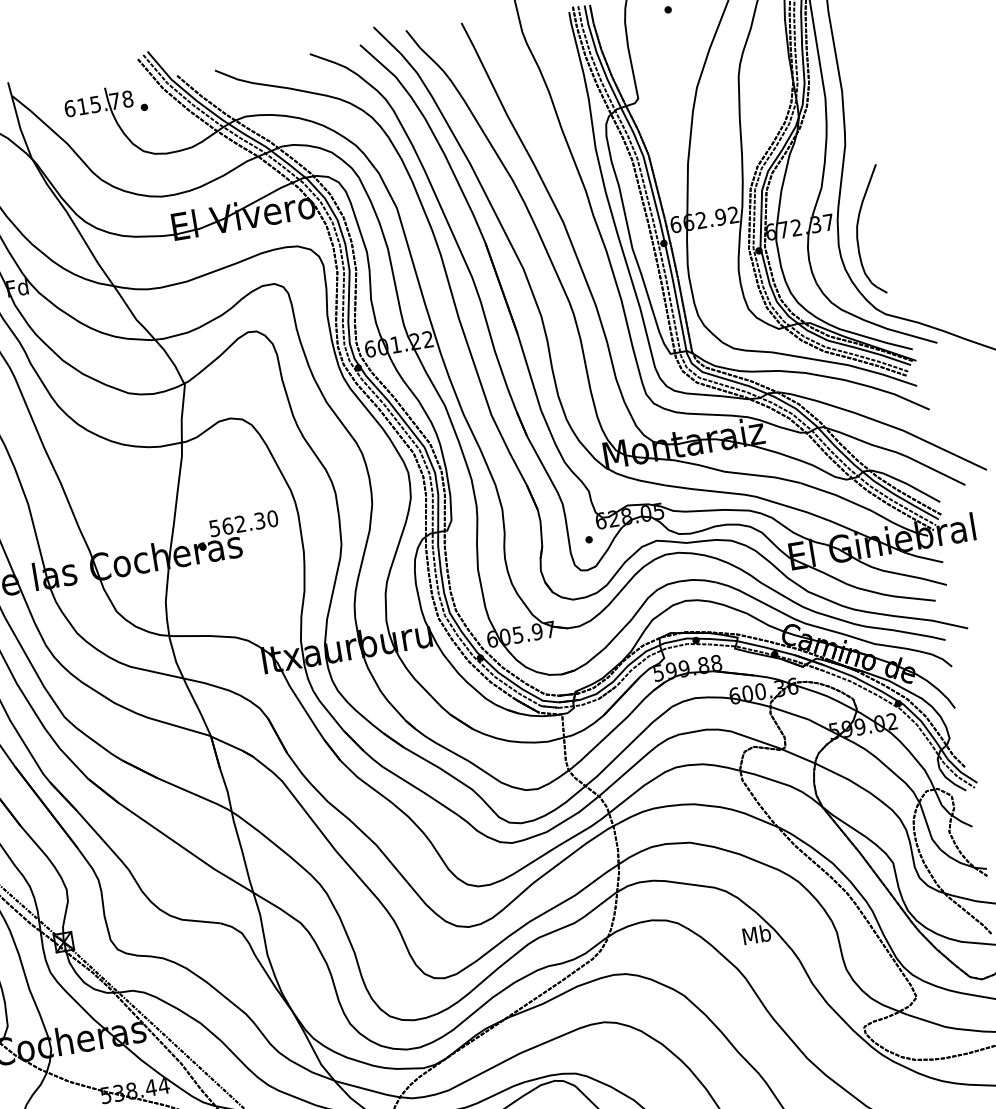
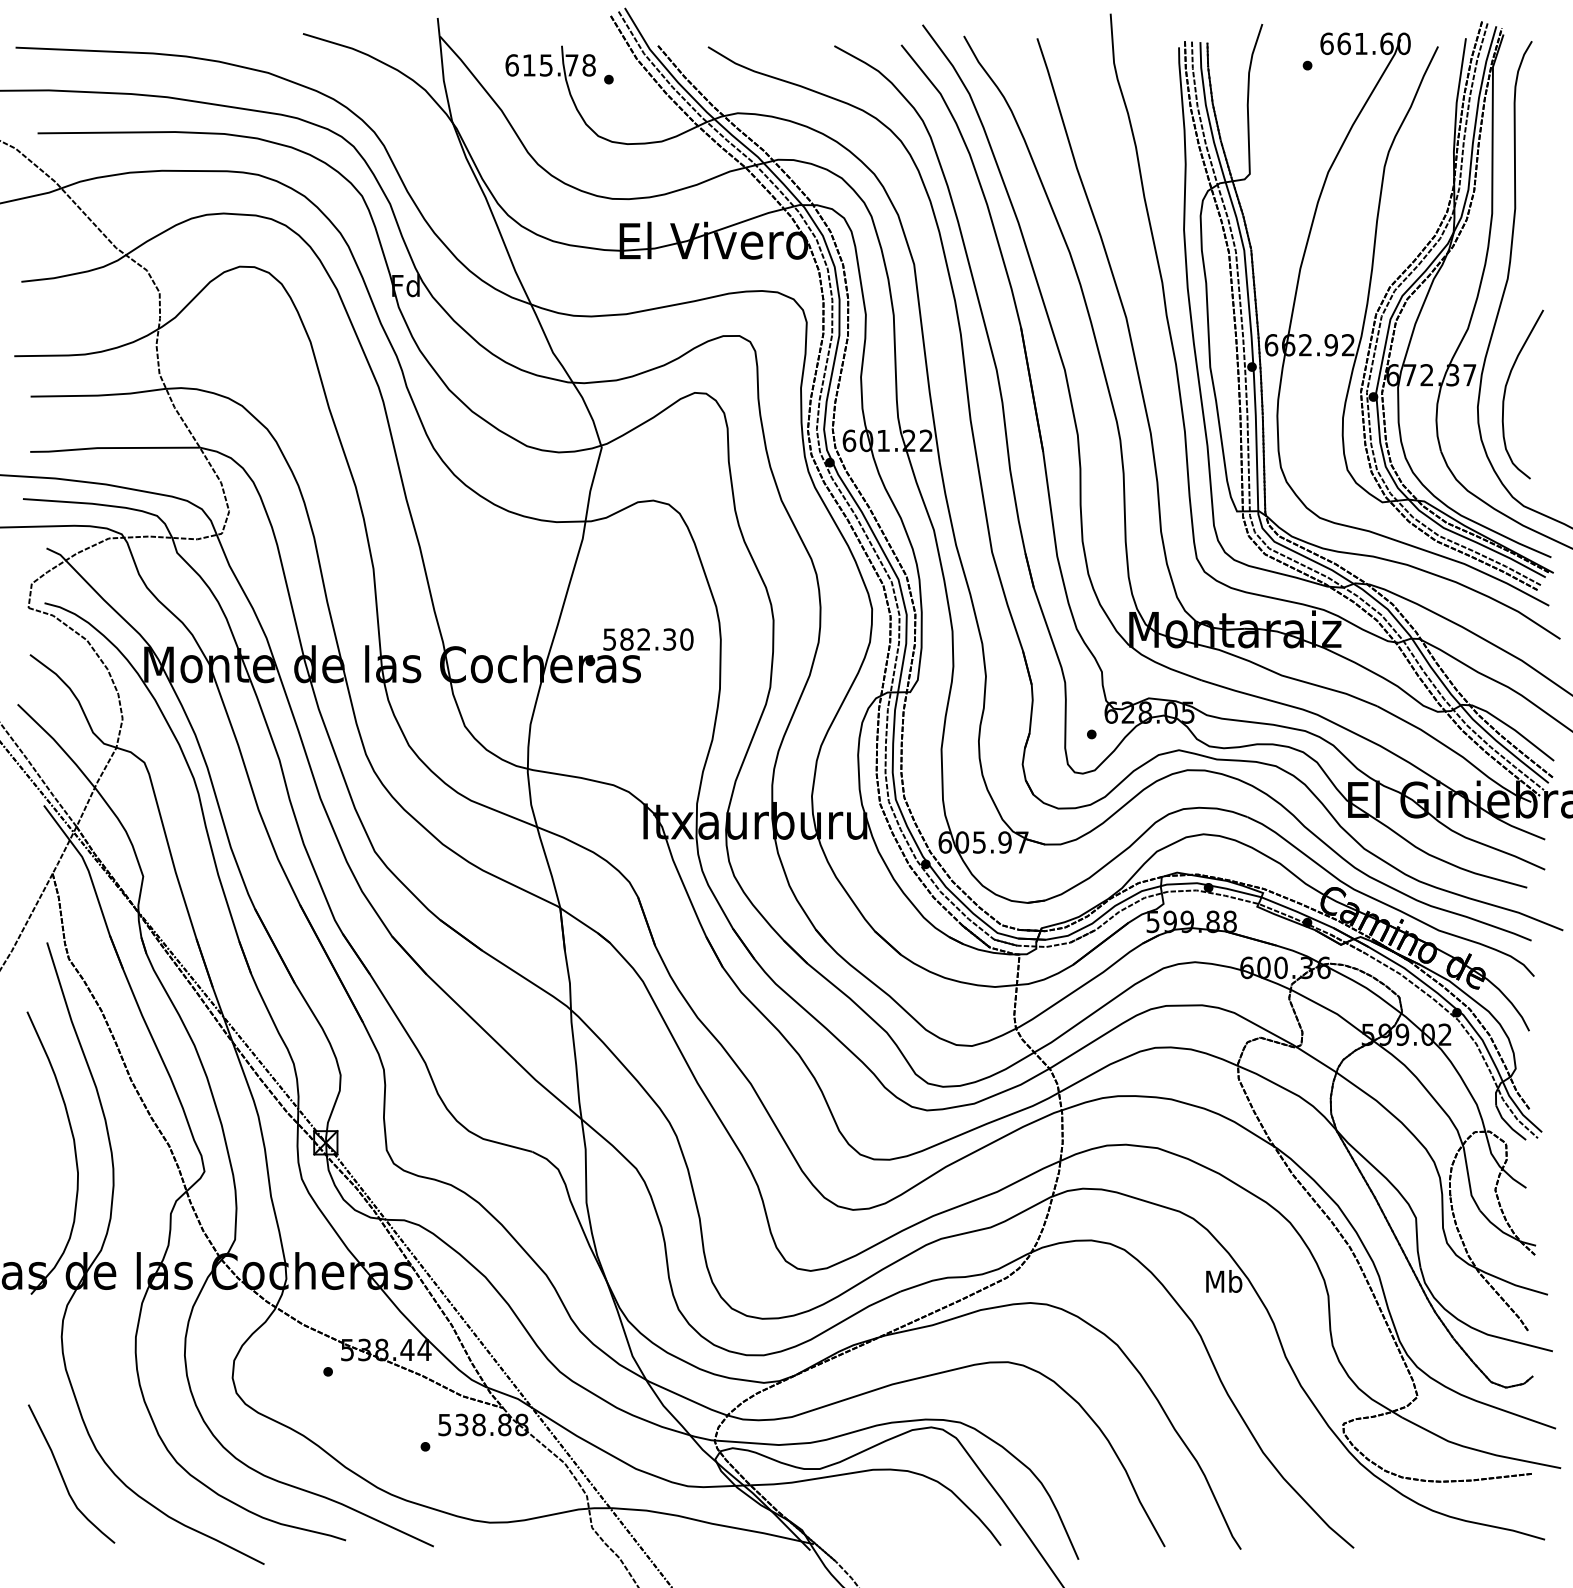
text: (227, 526) -> (626, 639), 562.30 -> 582.30

